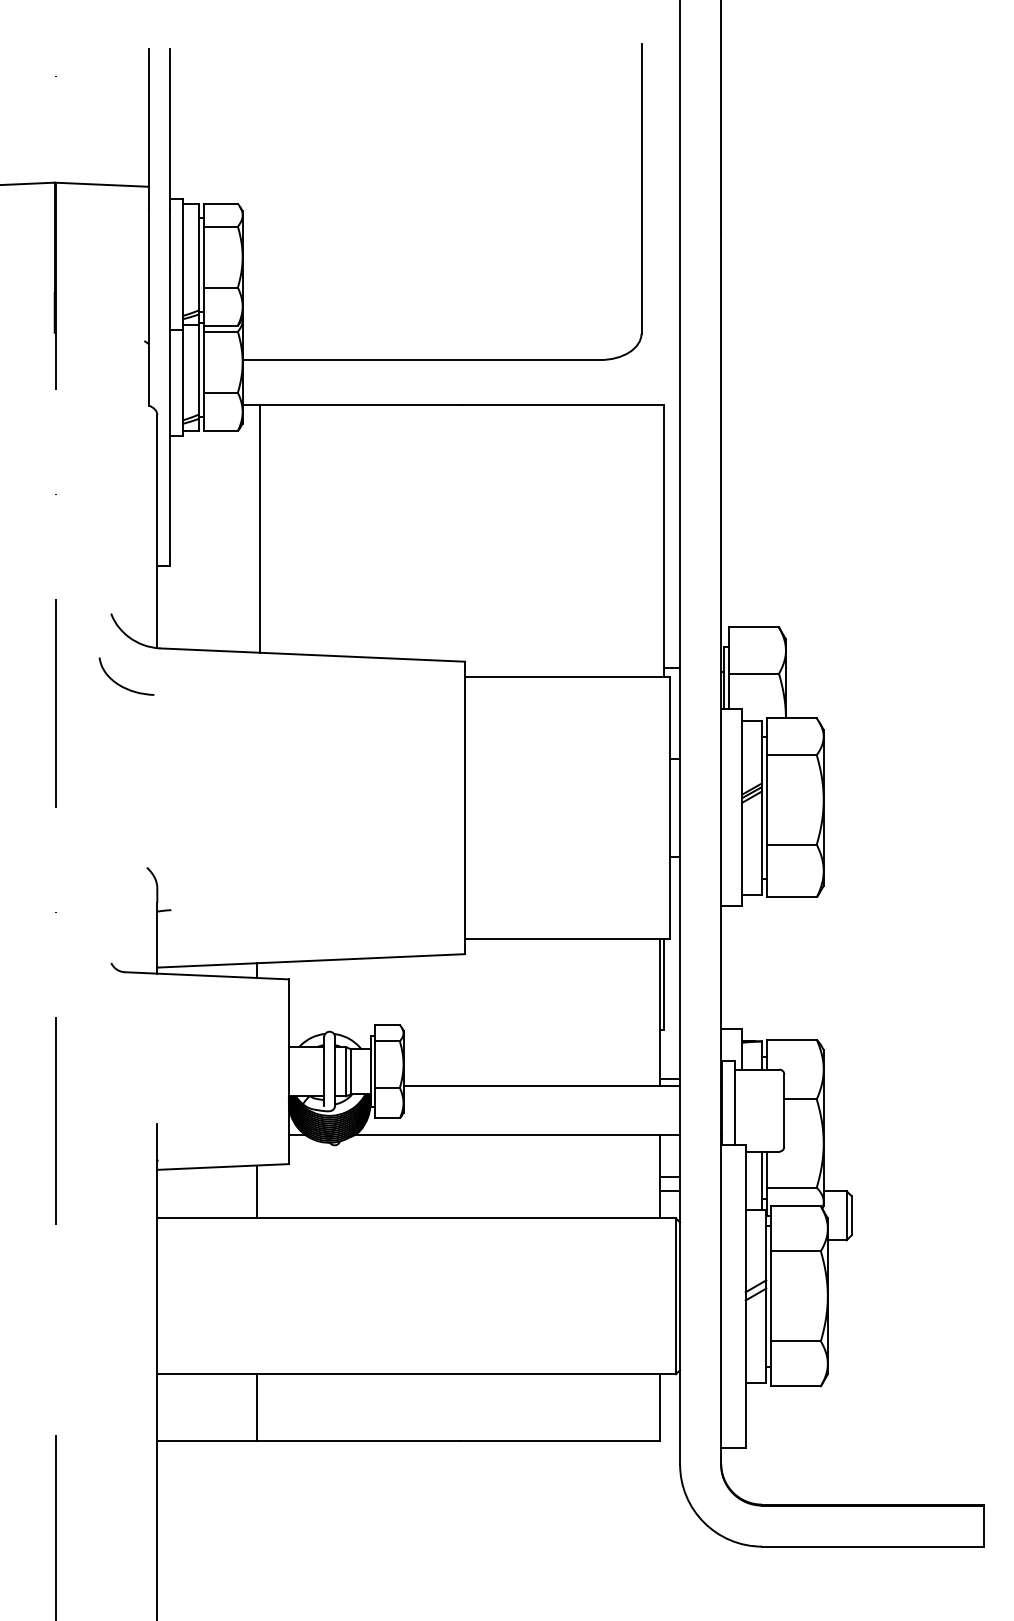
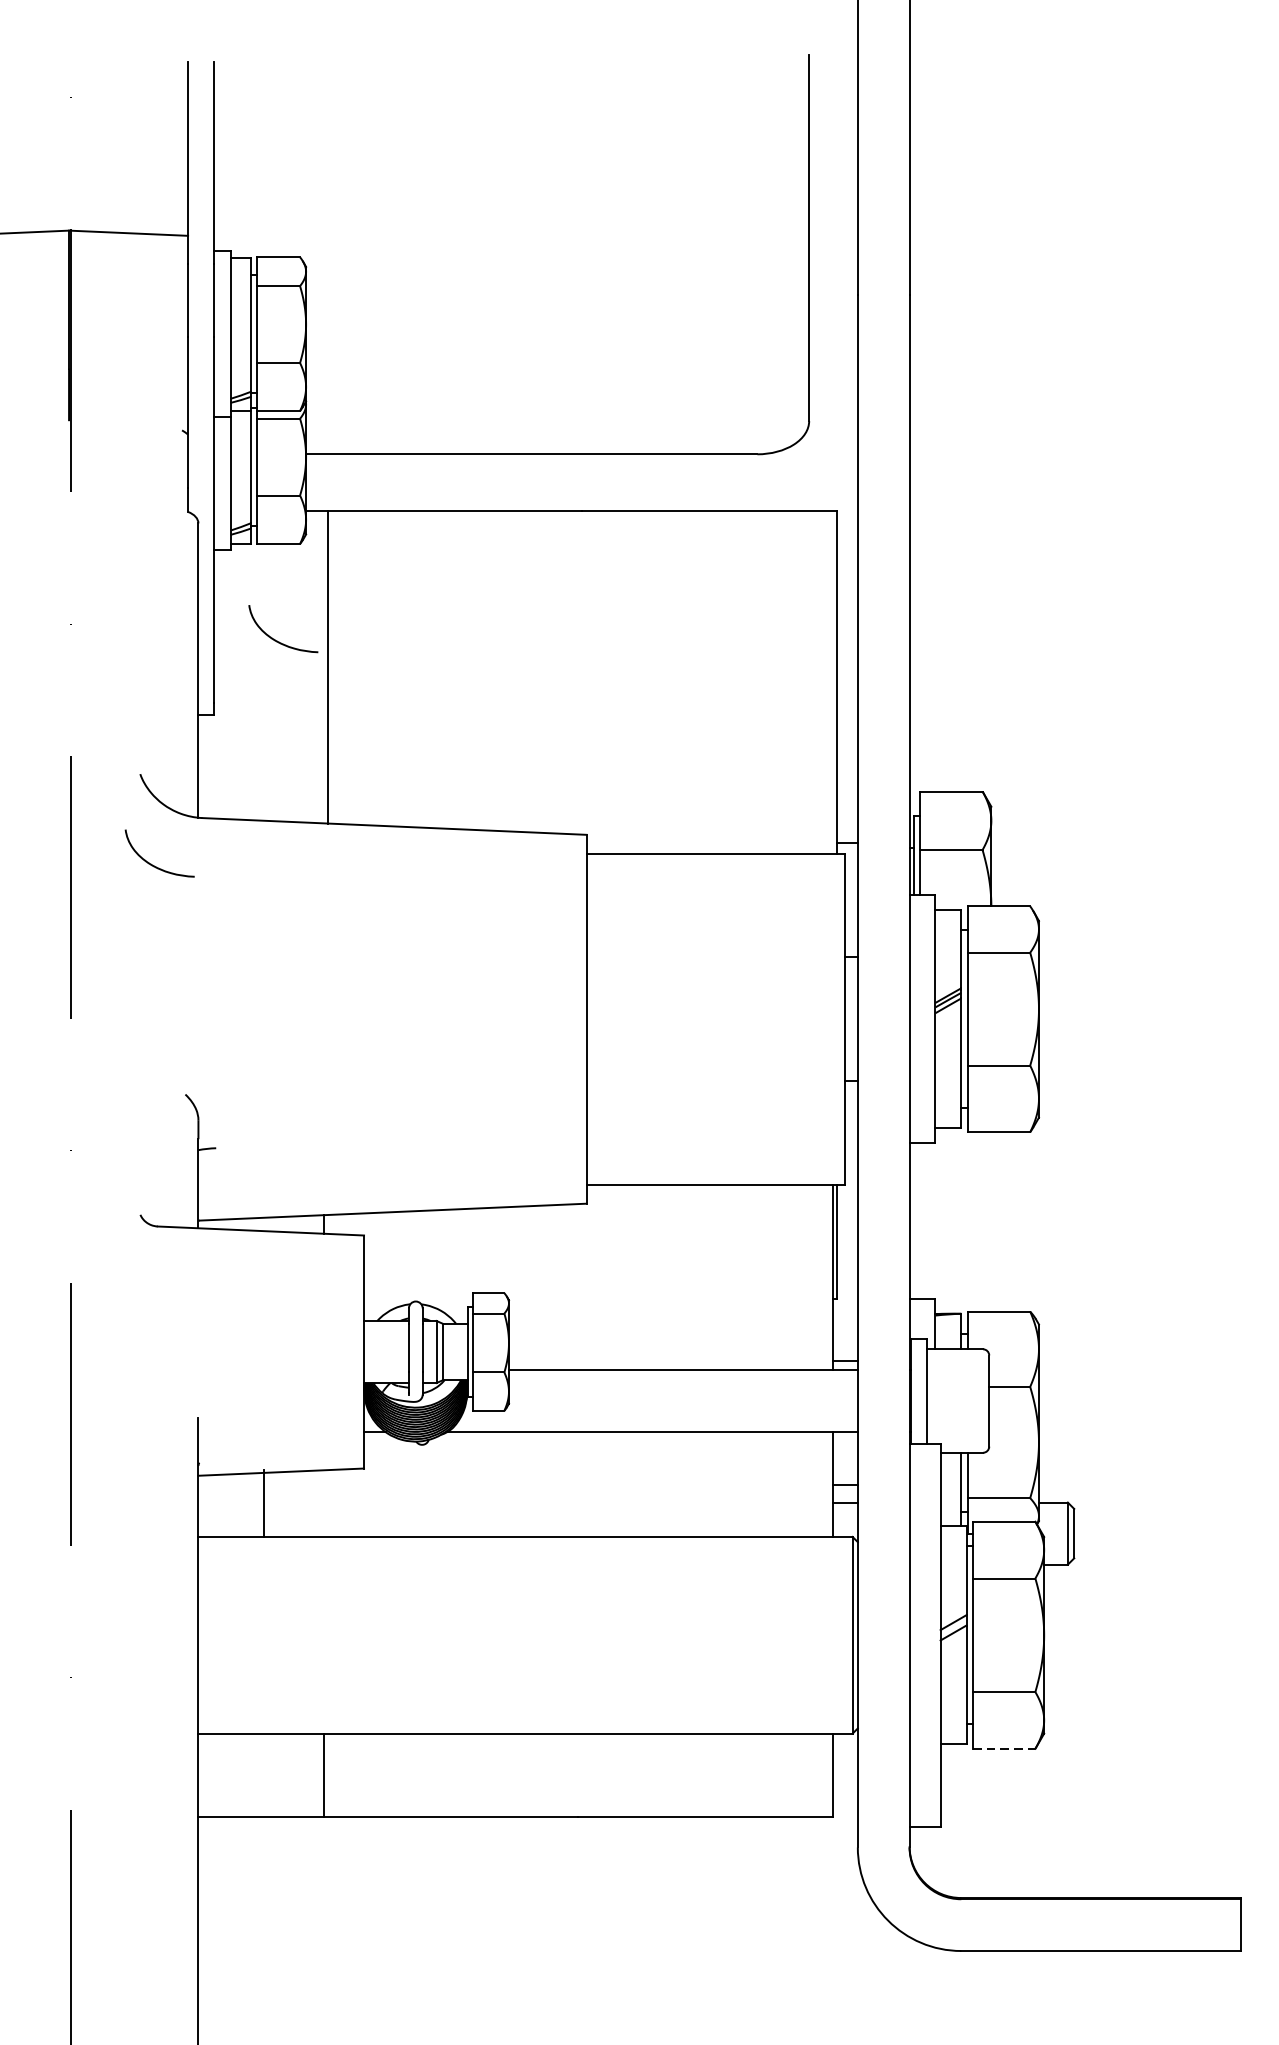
curve: (220, 507) -> (278, 640), added
line: (256, 1191) -> (264, 1503), moved
line: (796, 1386) -> (1004, 1749), solid -> dashed

